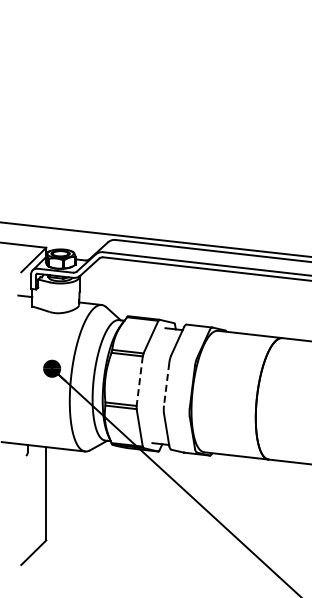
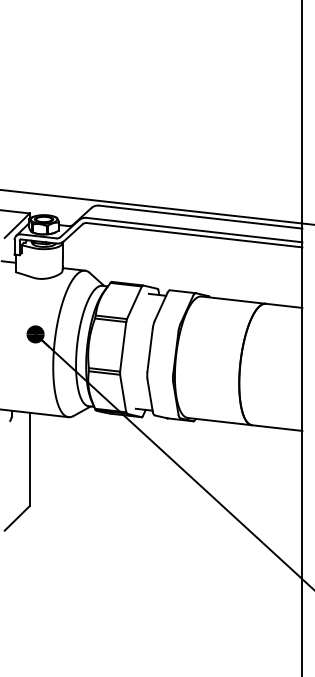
line: (140, 380) -> (123, 346), dashed -> solid
line: (167, 384) -> (150, 350), dashed -> solid

